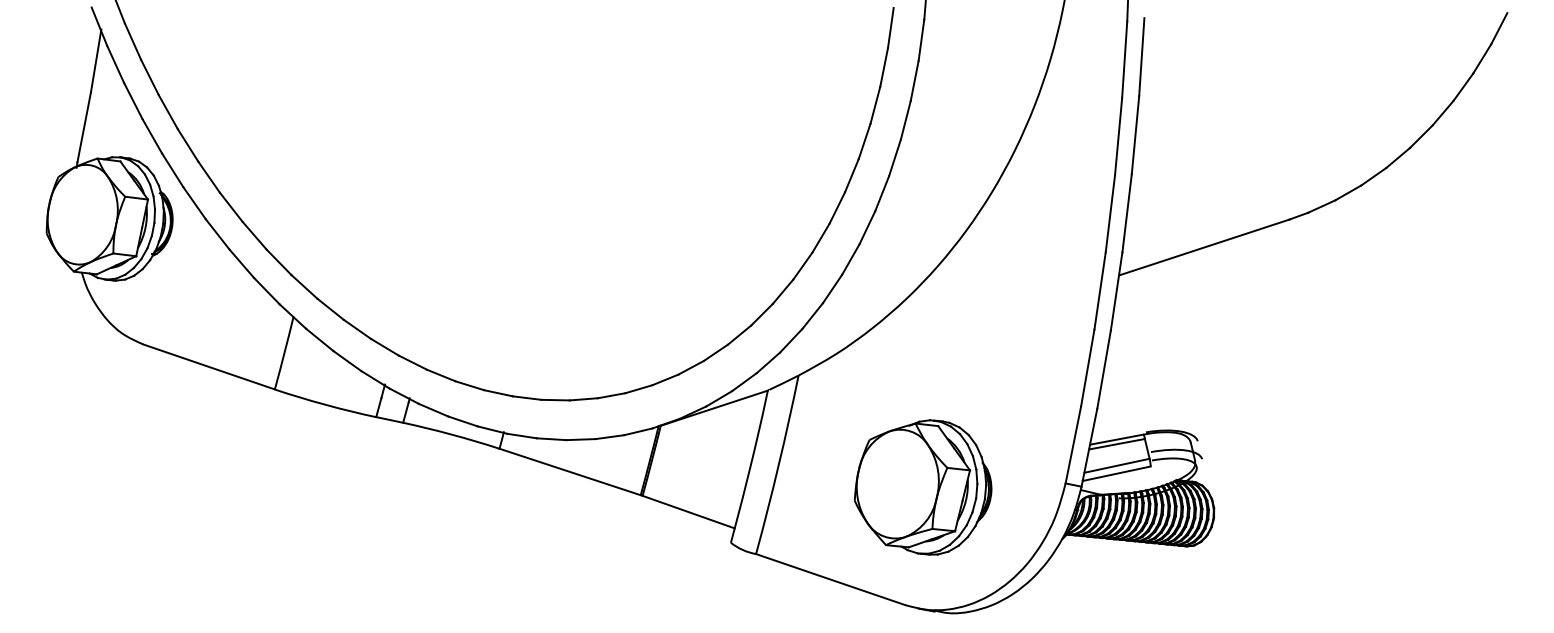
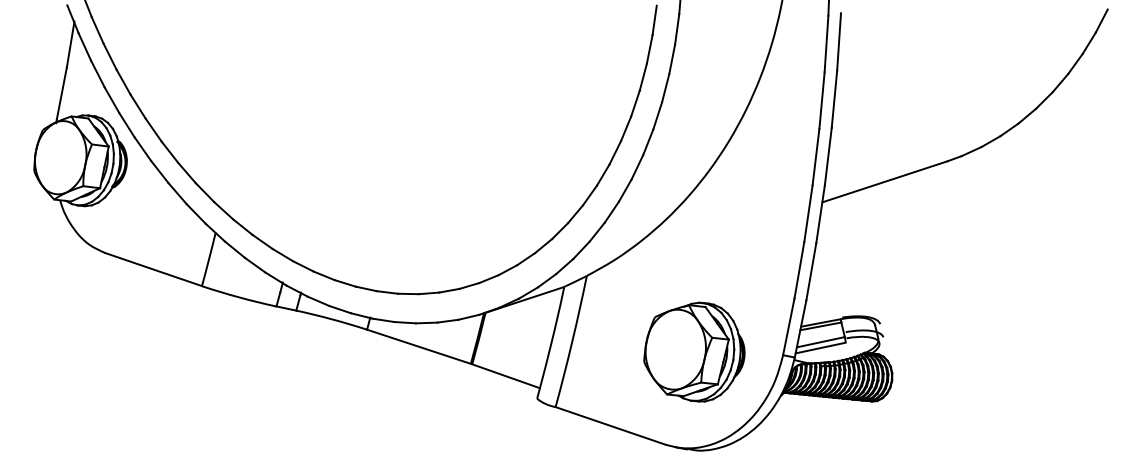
part: (923, 486) -> (694, 351), moved

